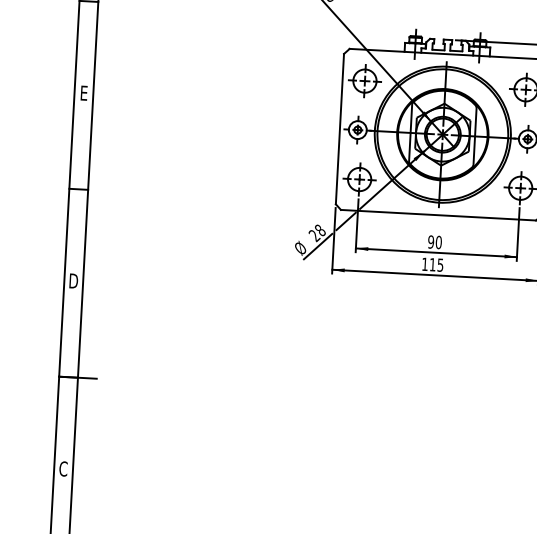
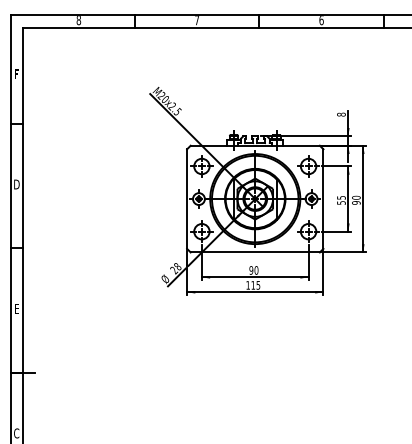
text: (83, 93) -> (16, 184), E -> D
text: (73, 280) -> (16, 308), D -> E

